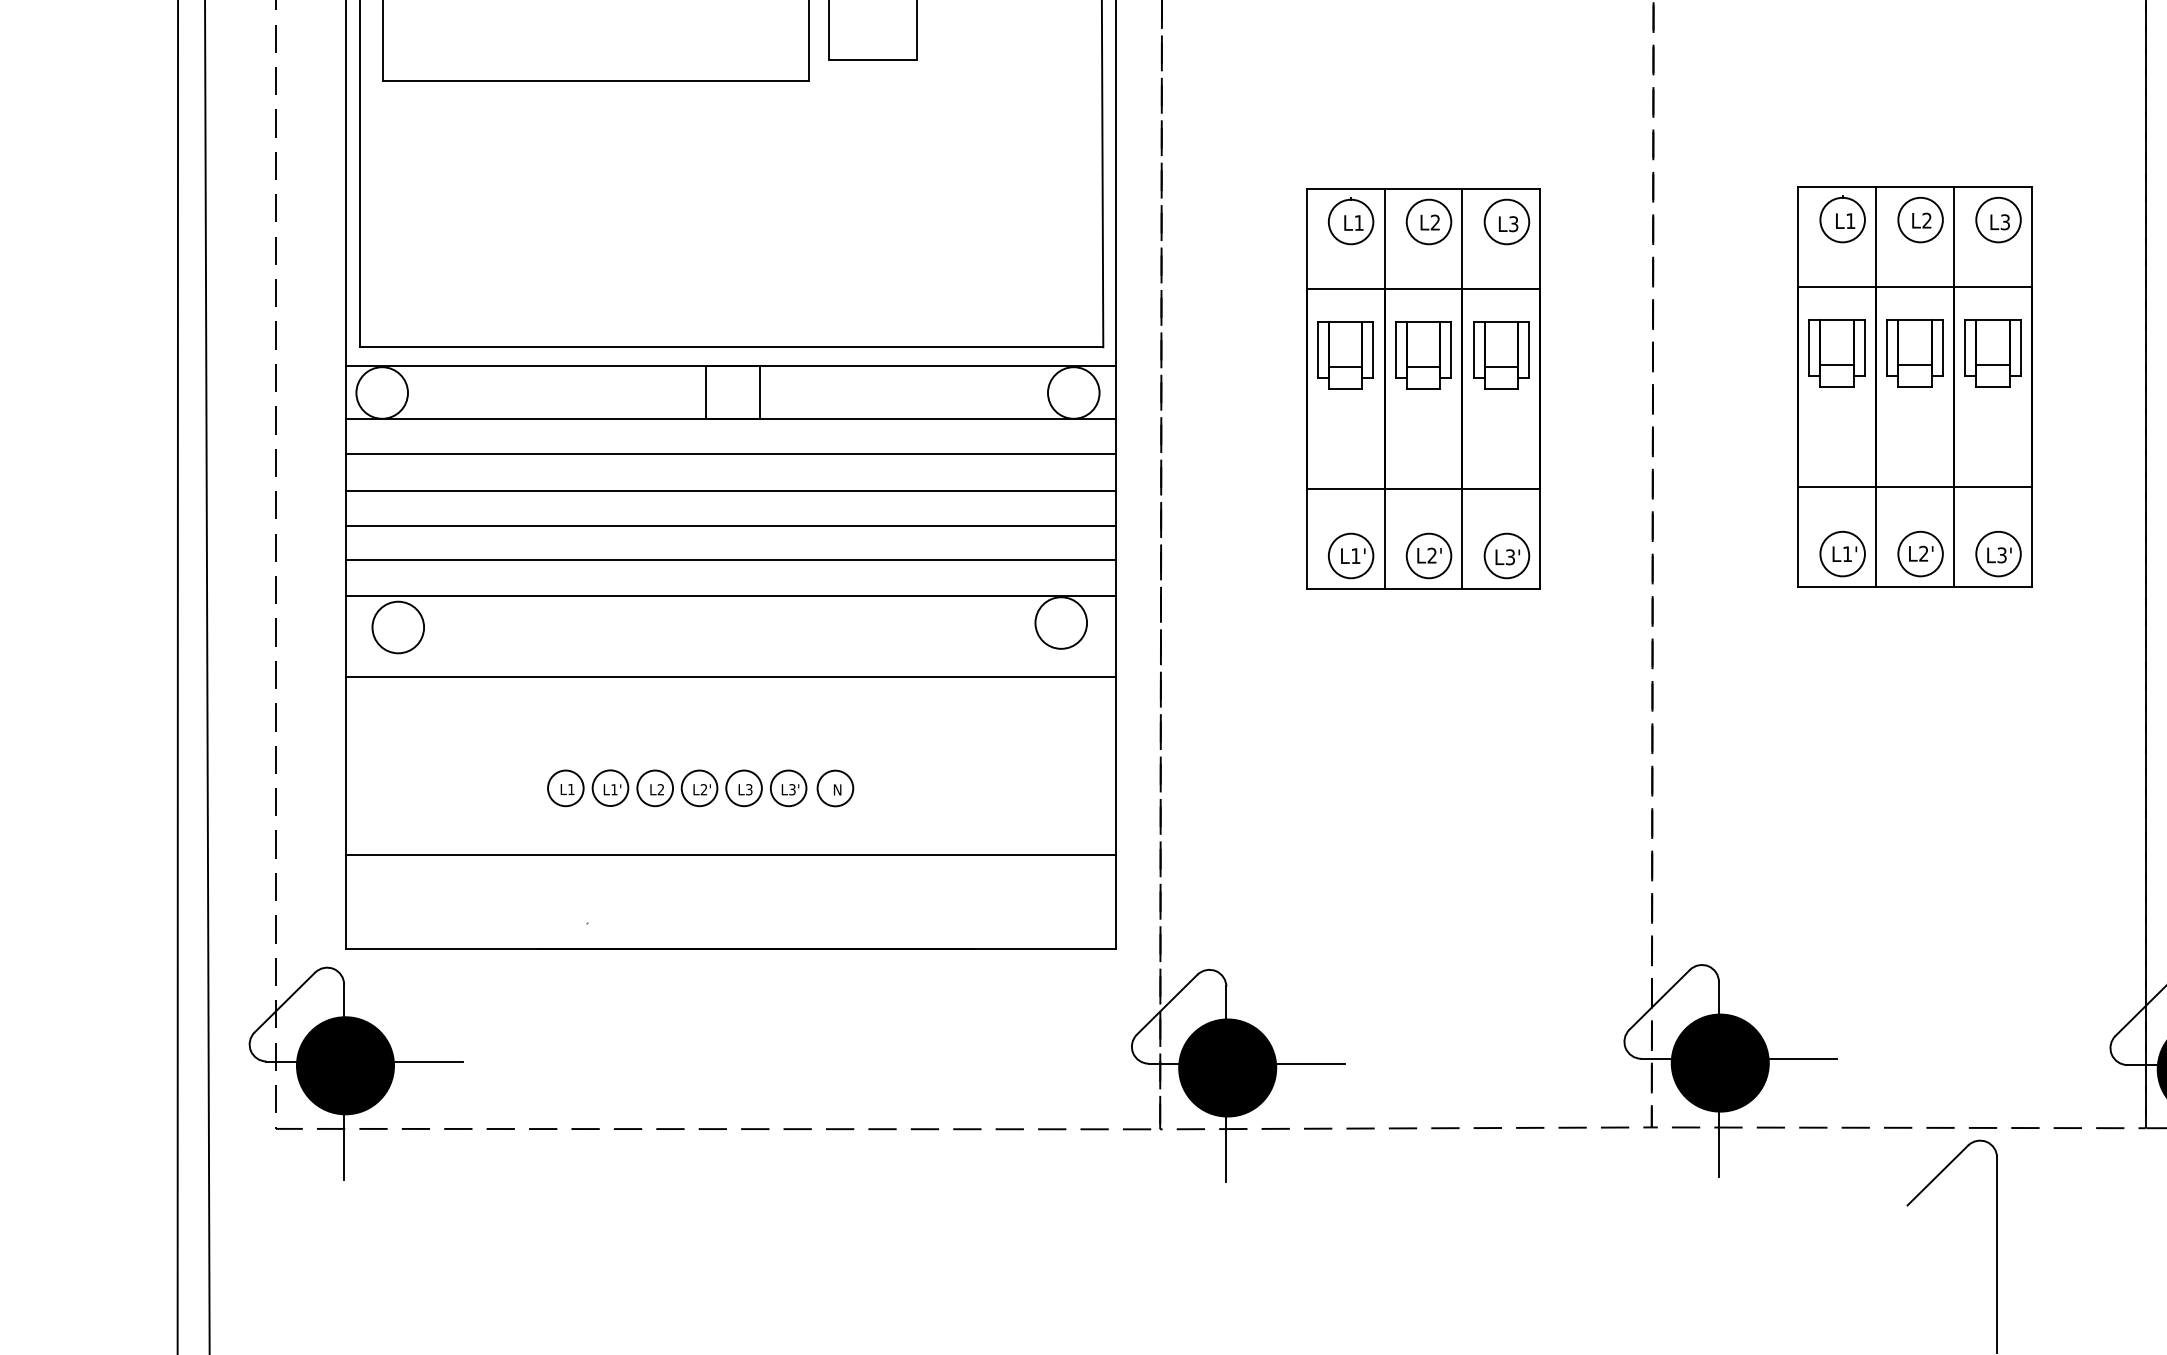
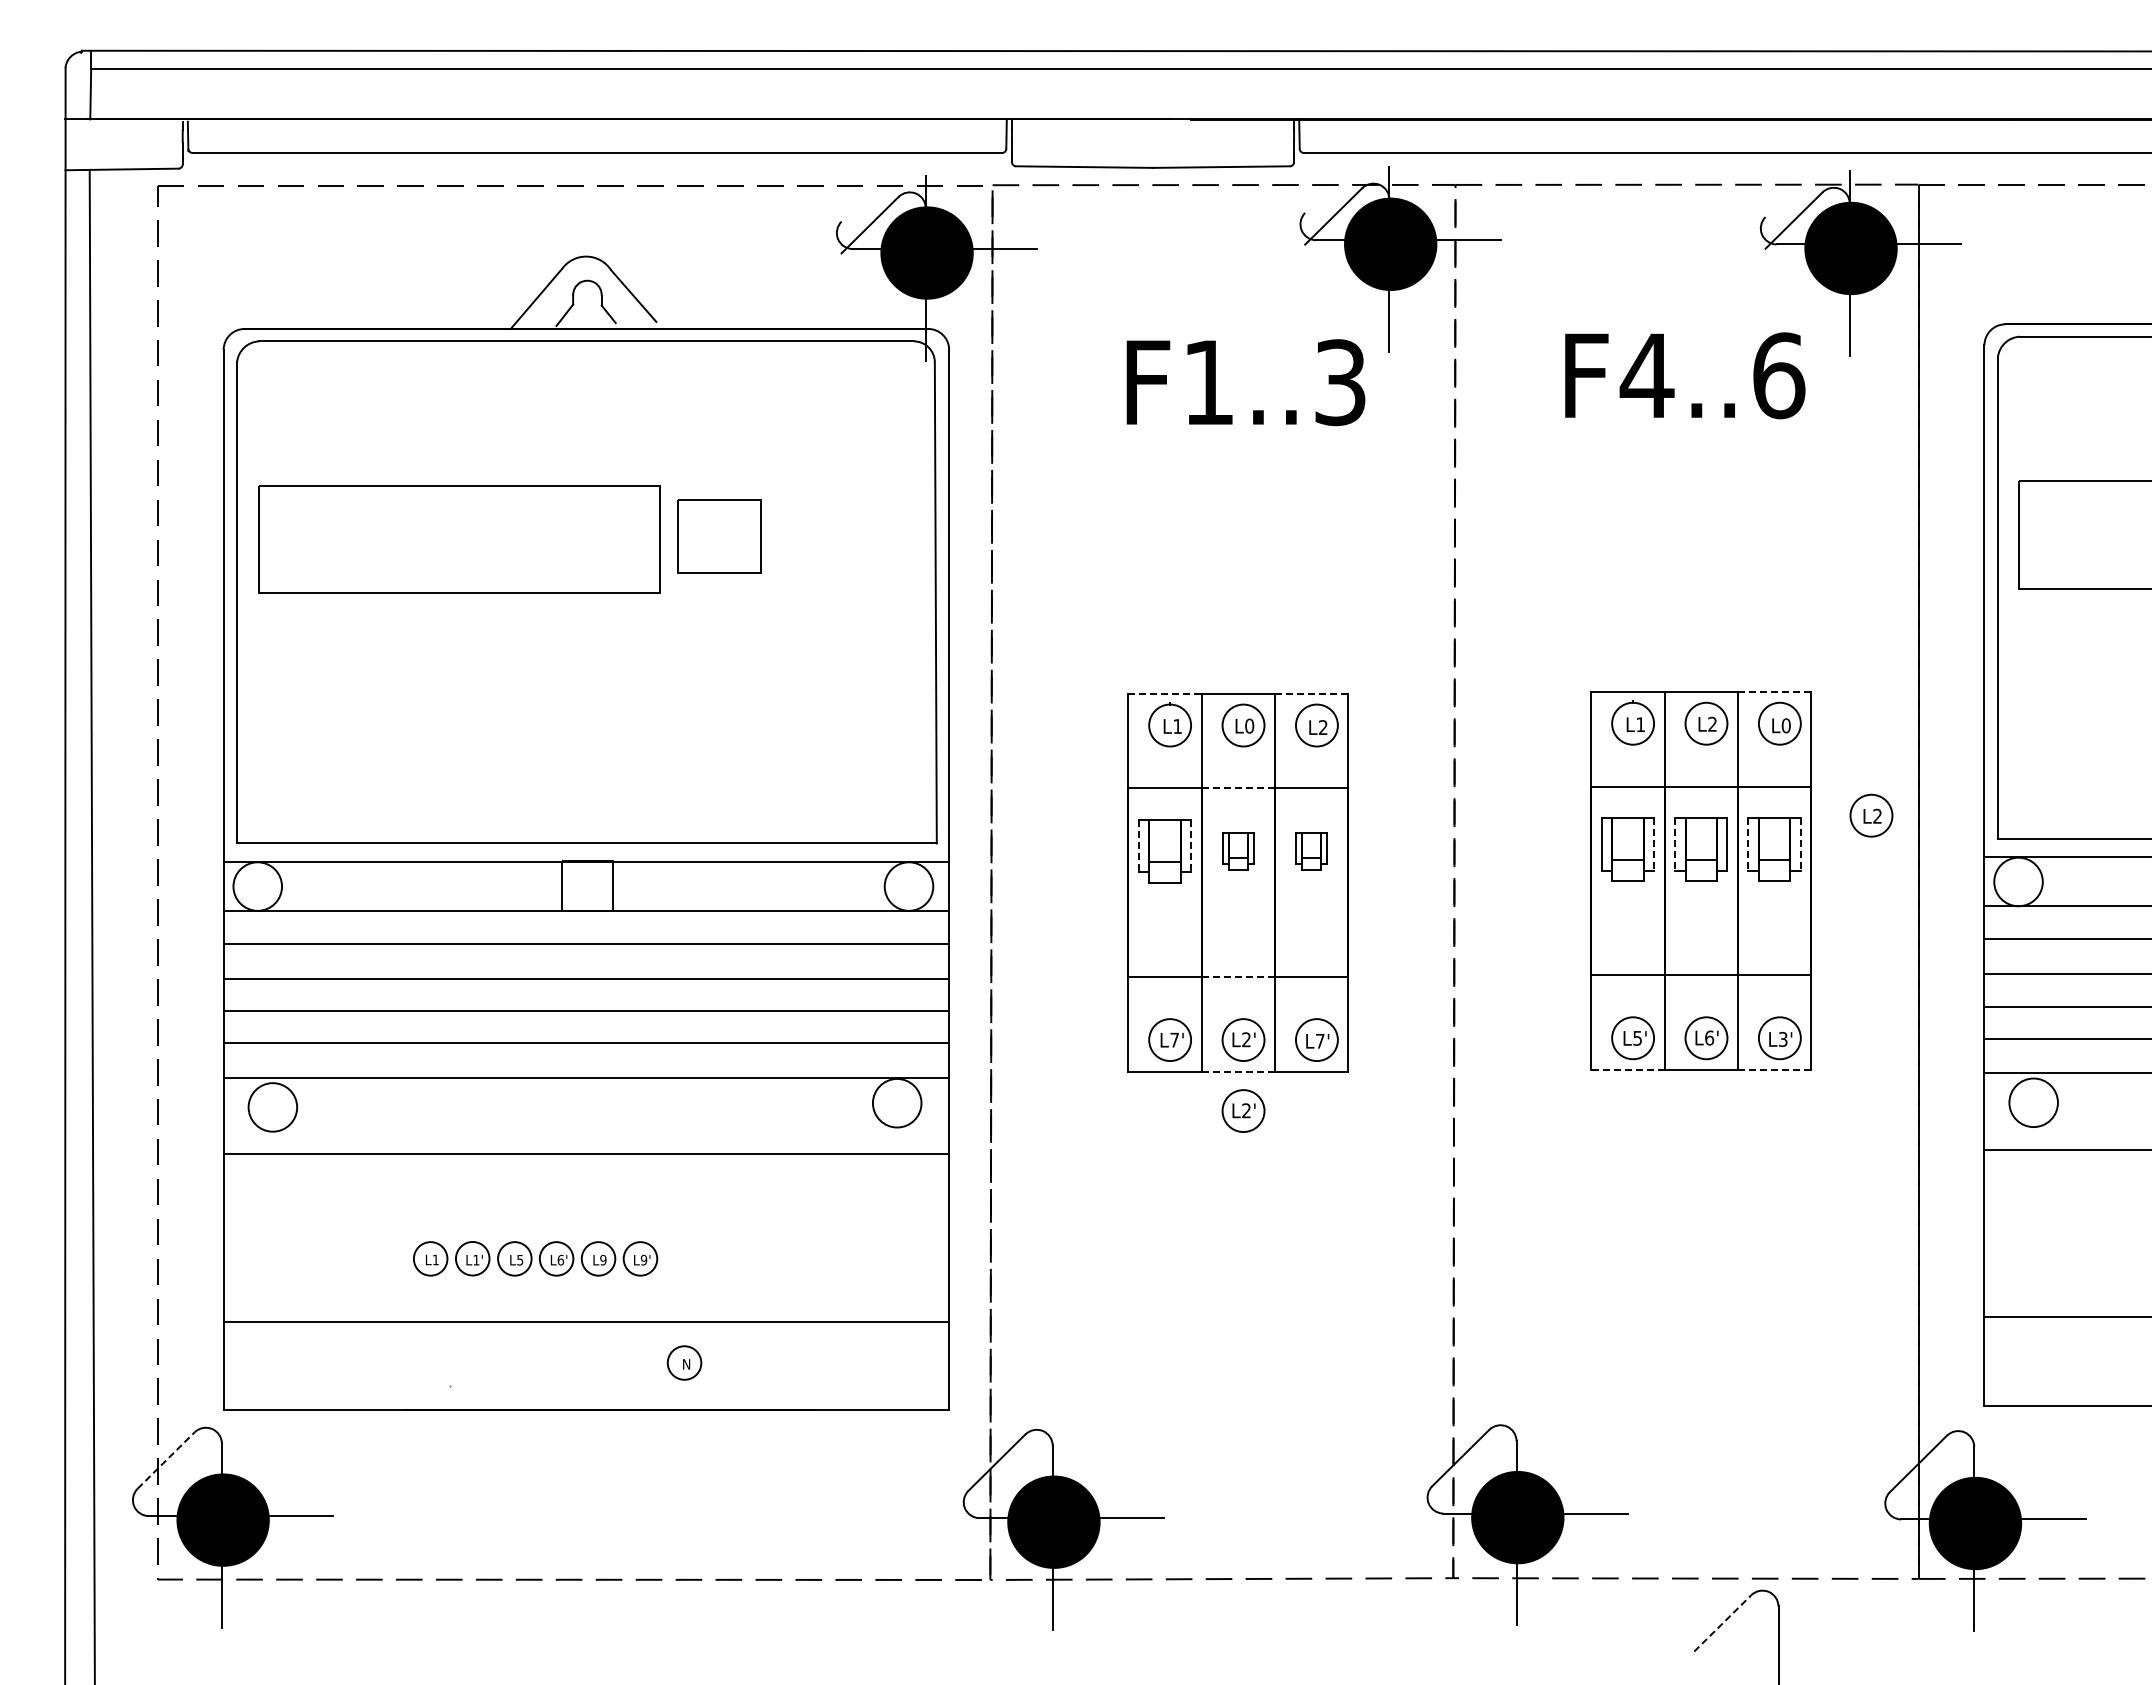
line: (1992, 186) -> (1774, 692), solid -> dashed
line: (1345, 189) -> (1164, 694), solid -> dashed
line: (1501, 189) -> (1311, 694), solid -> dashed
text: (1435, 221) -> (1249, 725), L2 -> L0
text: (2004, 221) -> (1785, 725), L3 -> L0
text: (1513, 224) -> (1323, 727), L3 -> L2
line: (1423, 288) -> (1238, 788), solid -> dashed
part: (2095, 317) -> (1871, 815), added
line: (1865, 348) -> (1654, 844), solid -> dashed
line: (1887, 348) -> (1675, 844), solid -> dashed
line: (1965, 348) -> (1748, 844), solid -> dashed
line: (2020, 348) -> (1800, 844), solid -> dashed
line: (1317, 350) -> (1138, 846), solid -> dashed
line: (1373, 350) -> (1191, 846), solid -> dashed
part: (1423, 355) -> (1238, 851), size x0.6
part: (1501, 355) -> (1311, 851), size x0.6
line: (1423, 489) -> (1238, 977), solid -> dashed
text: (1923, 553) -> (1709, 1037), L2' -> L6'
text: (1847, 554) -> (1637, 1038), L1' -> L5'
text: (1355, 555) -> (1174, 1039), L1' -> L7'
text: (1510, 556) -> (1320, 1040), L3' -> L7'
line: (1836, 587) -> (1627, 1069), solid -> dashed
line: (1992, 587) -> (1774, 1069), solid -> dashed
line: (1423, 589) -> (1238, 1071), solid -> dashed
part: (1428, 630) -> (1243, 1110), added
part: (835, 787) -> (684, 1362), moved
text: (661, 789) -> (520, 1259), L2 -> L5
text: (703, 789) -> (560, 1259), L2' -> L6'
text: (749, 790) -> (603, 1260), L3 -> L9
text: (791, 790) -> (643, 1260), L3' -> L9'
line: (285, 1002) -> (166, 1460), solid -> dashed
line: (1938, 1175) -> (1723, 1623), solid -> dashed

